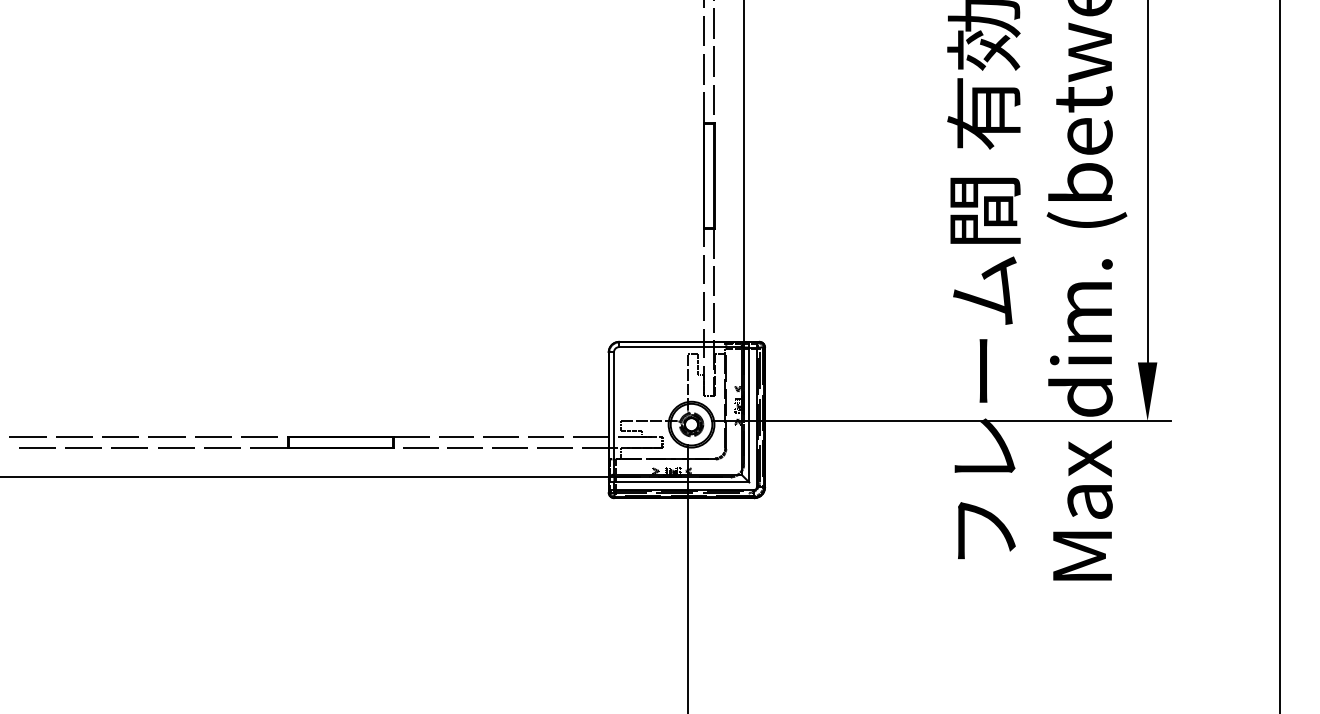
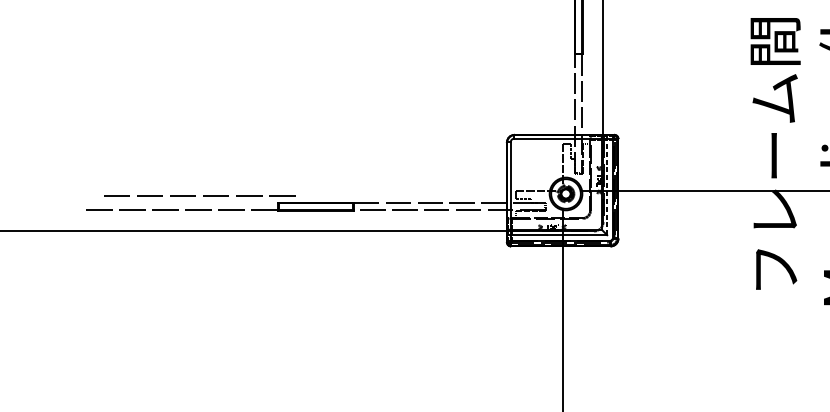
line: (749, 414) -> (607, 186), solid -> dashed
line: (138, 436) -> (195, 195), moved

